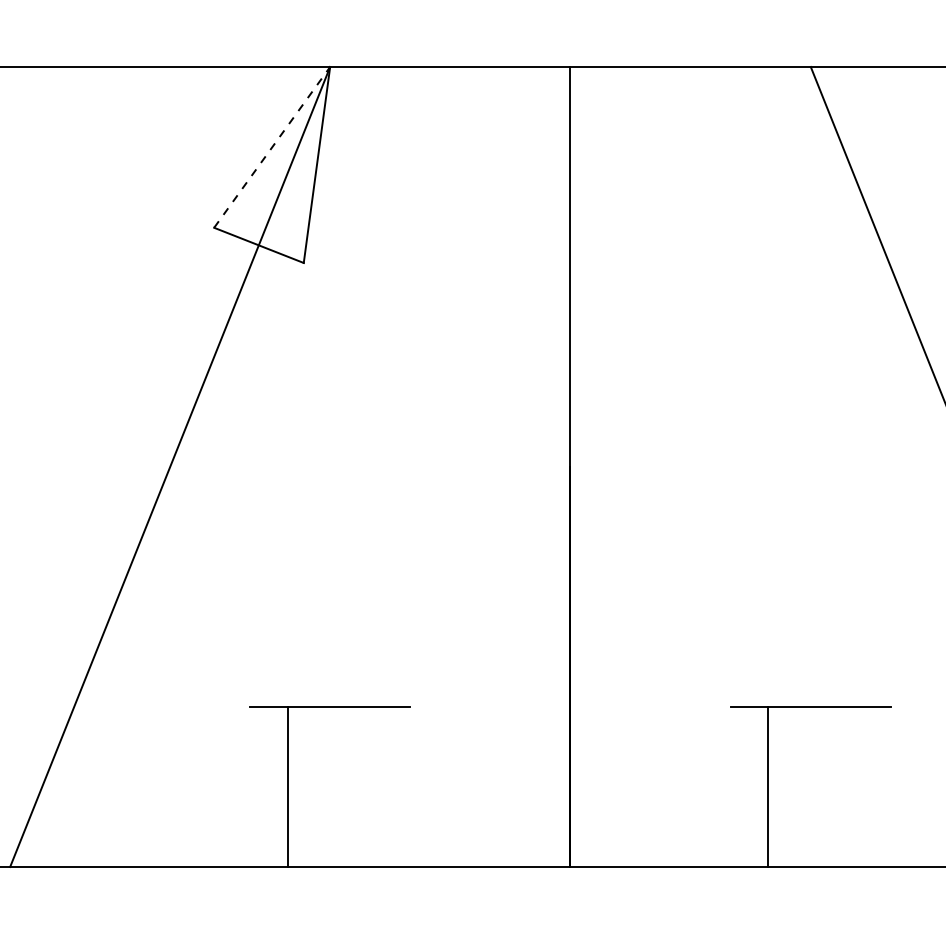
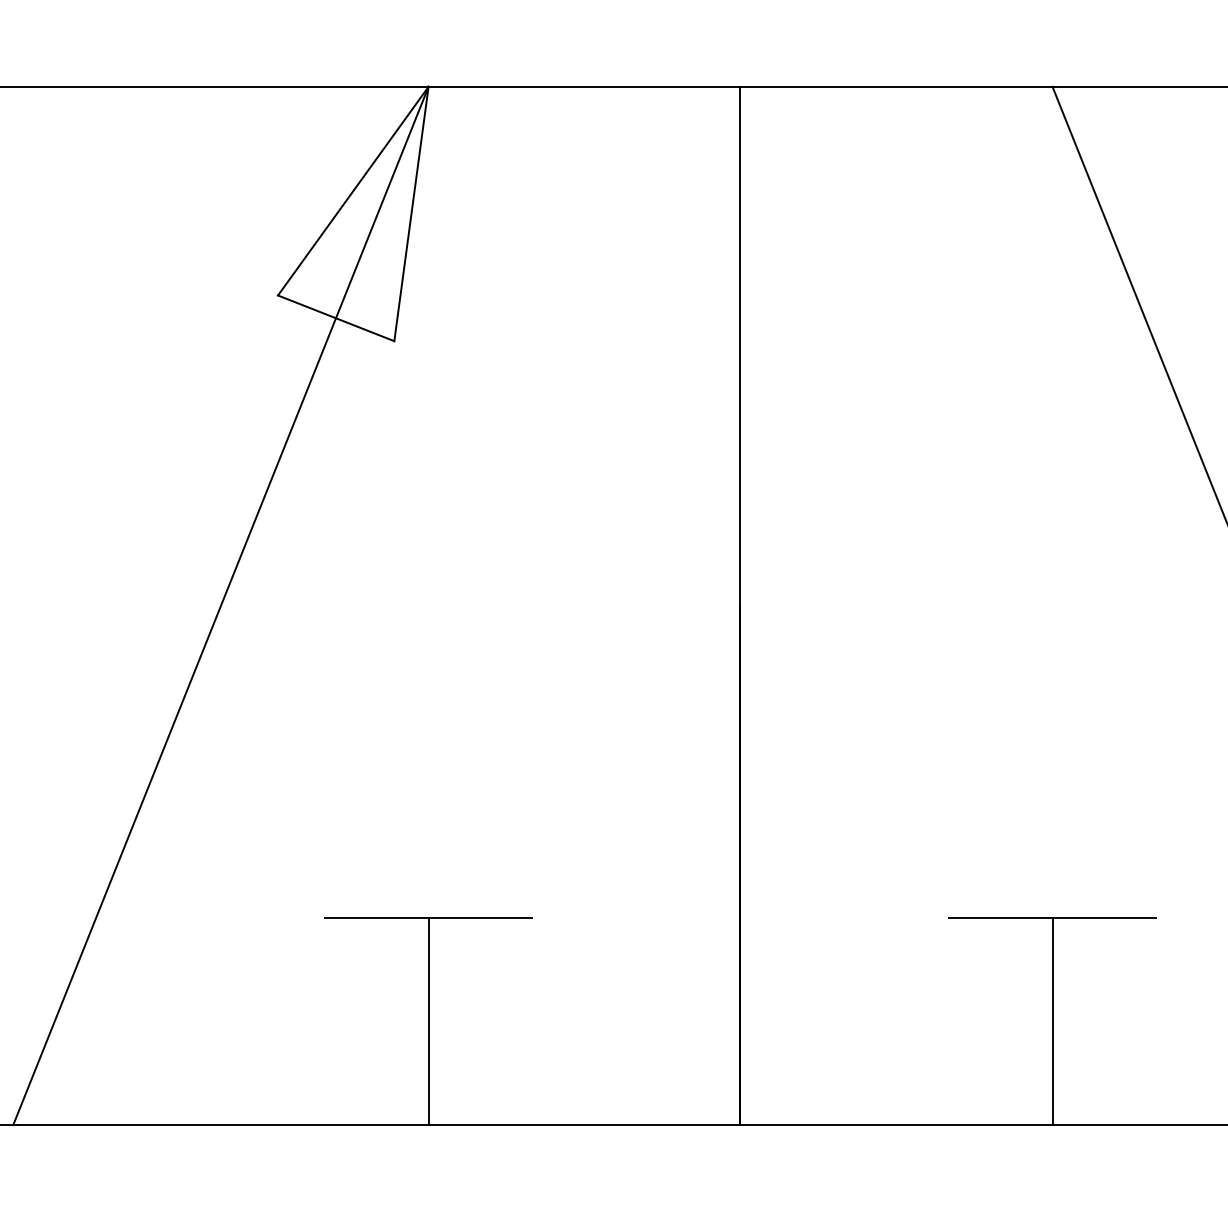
line: (272, 146) -> (353, 189), dashed -> solid
line: (288, 786) -> (429, 1020), moved
line: (767, 786) -> (1052, 1020), moved

